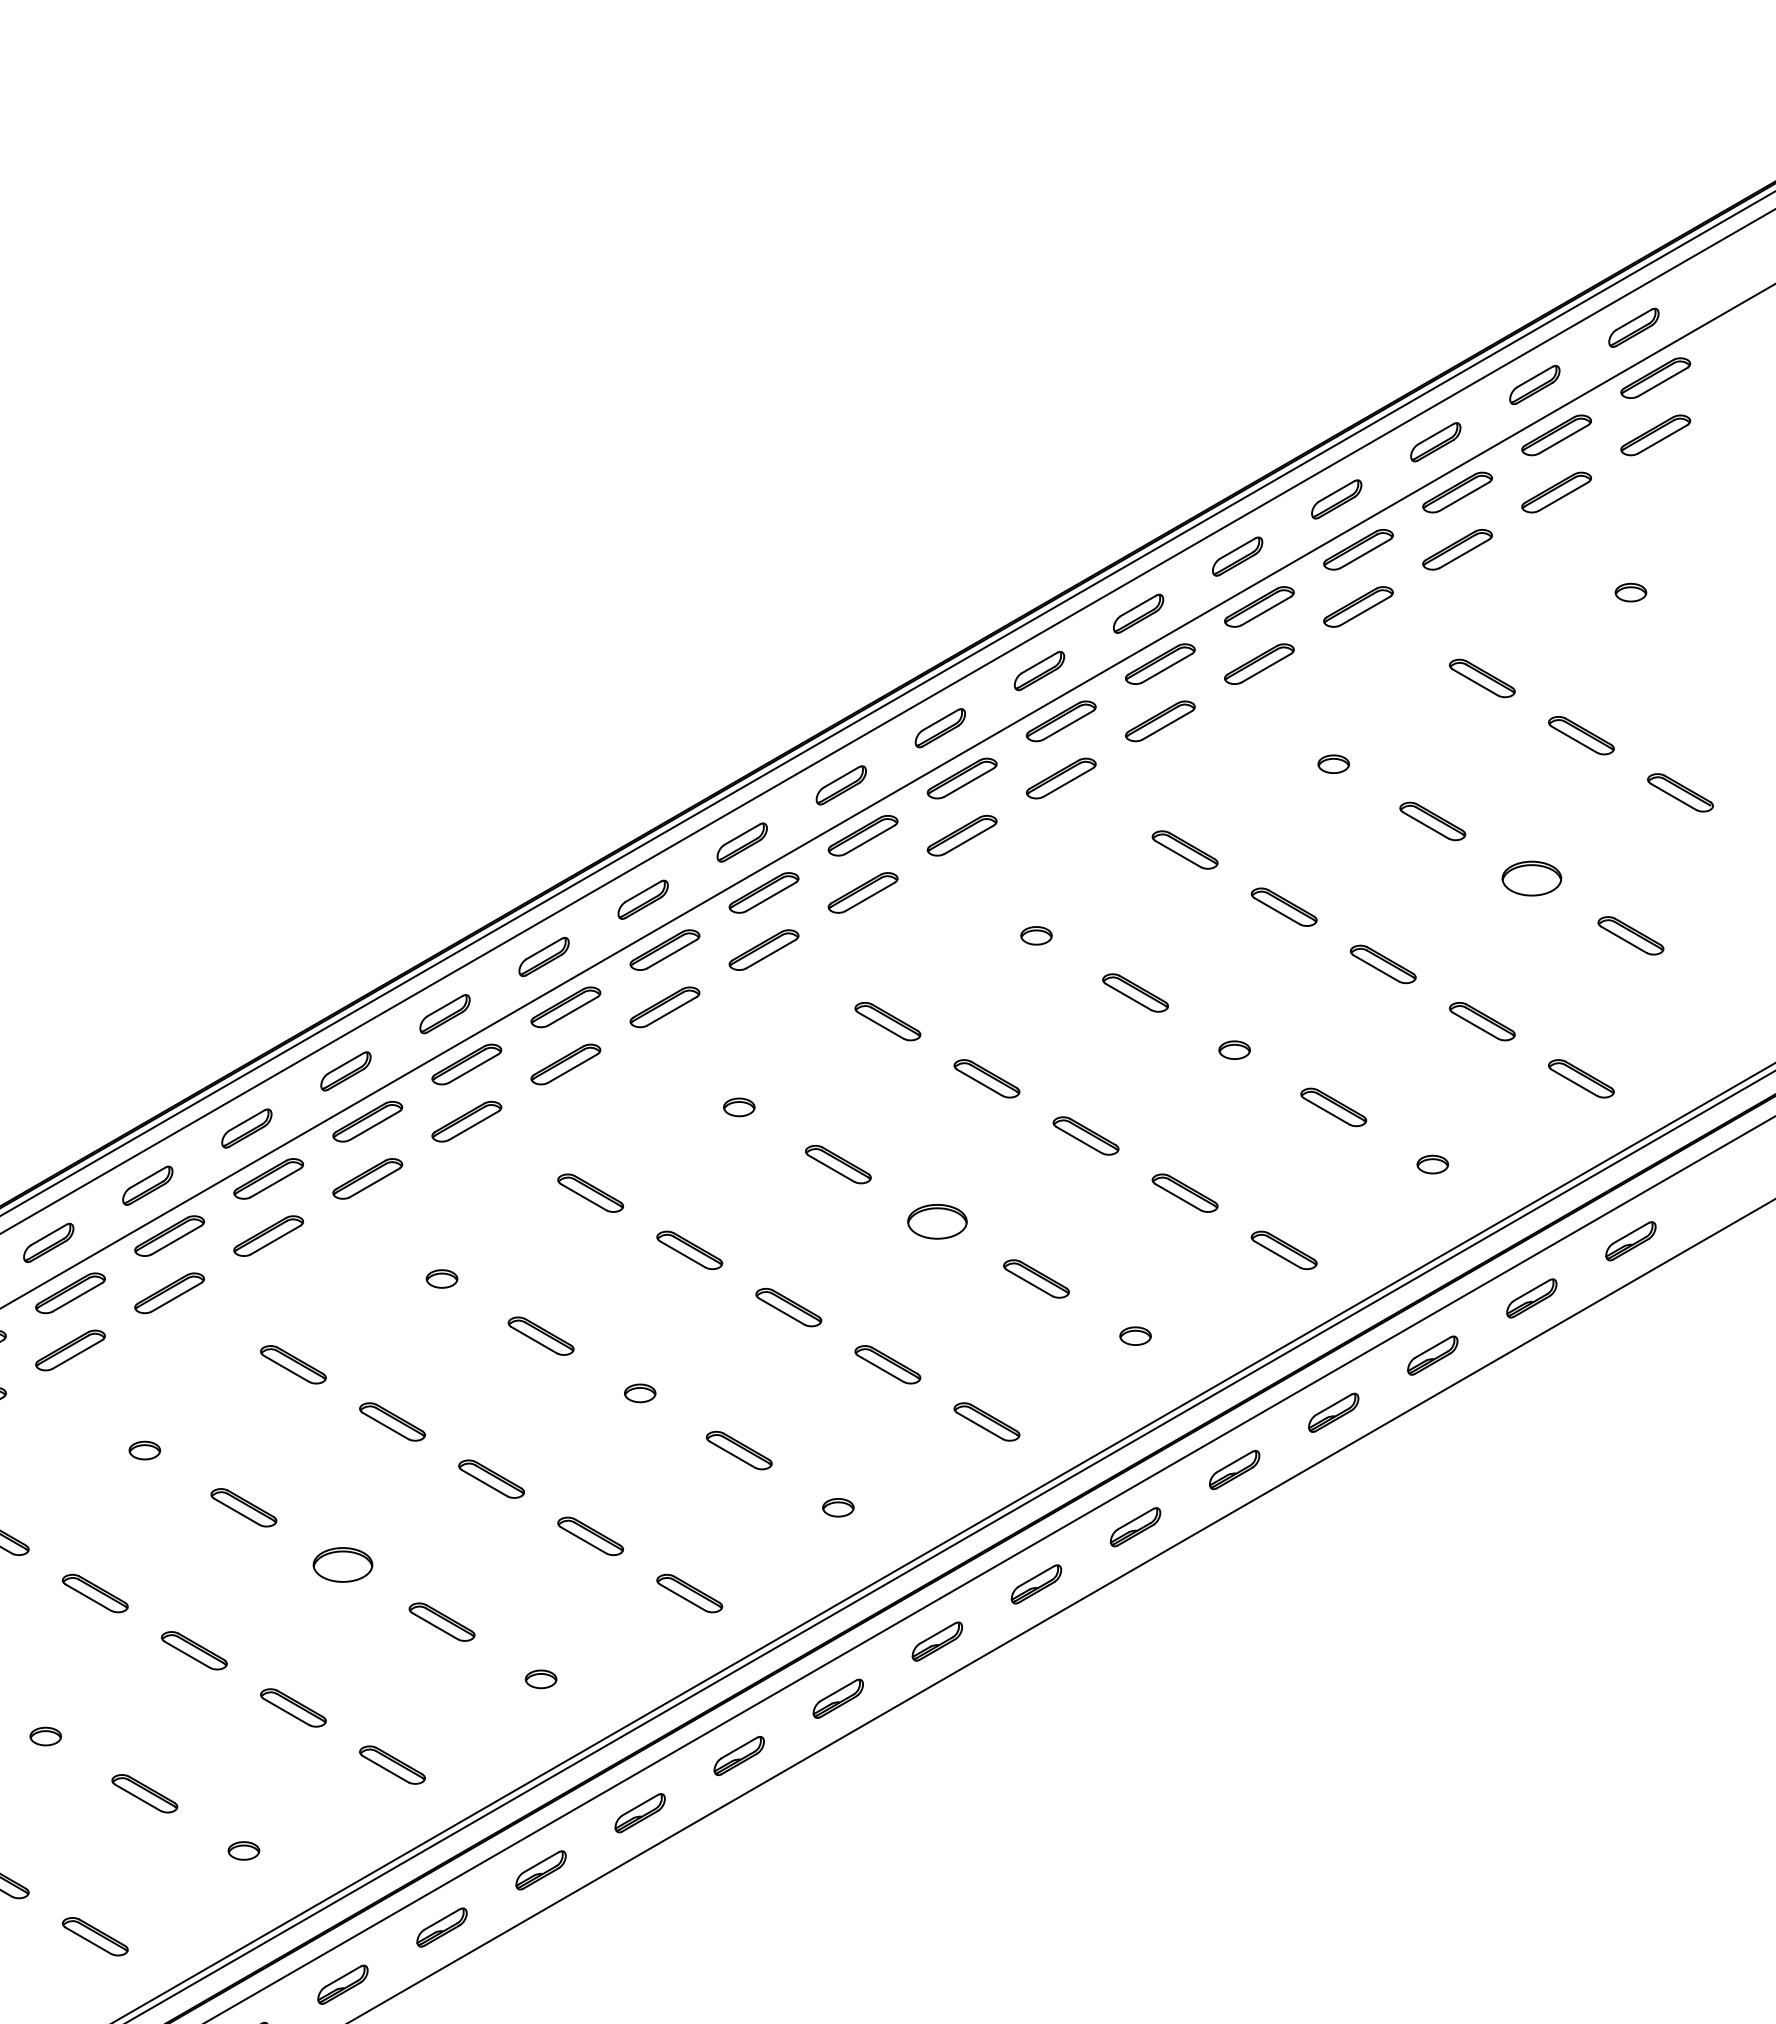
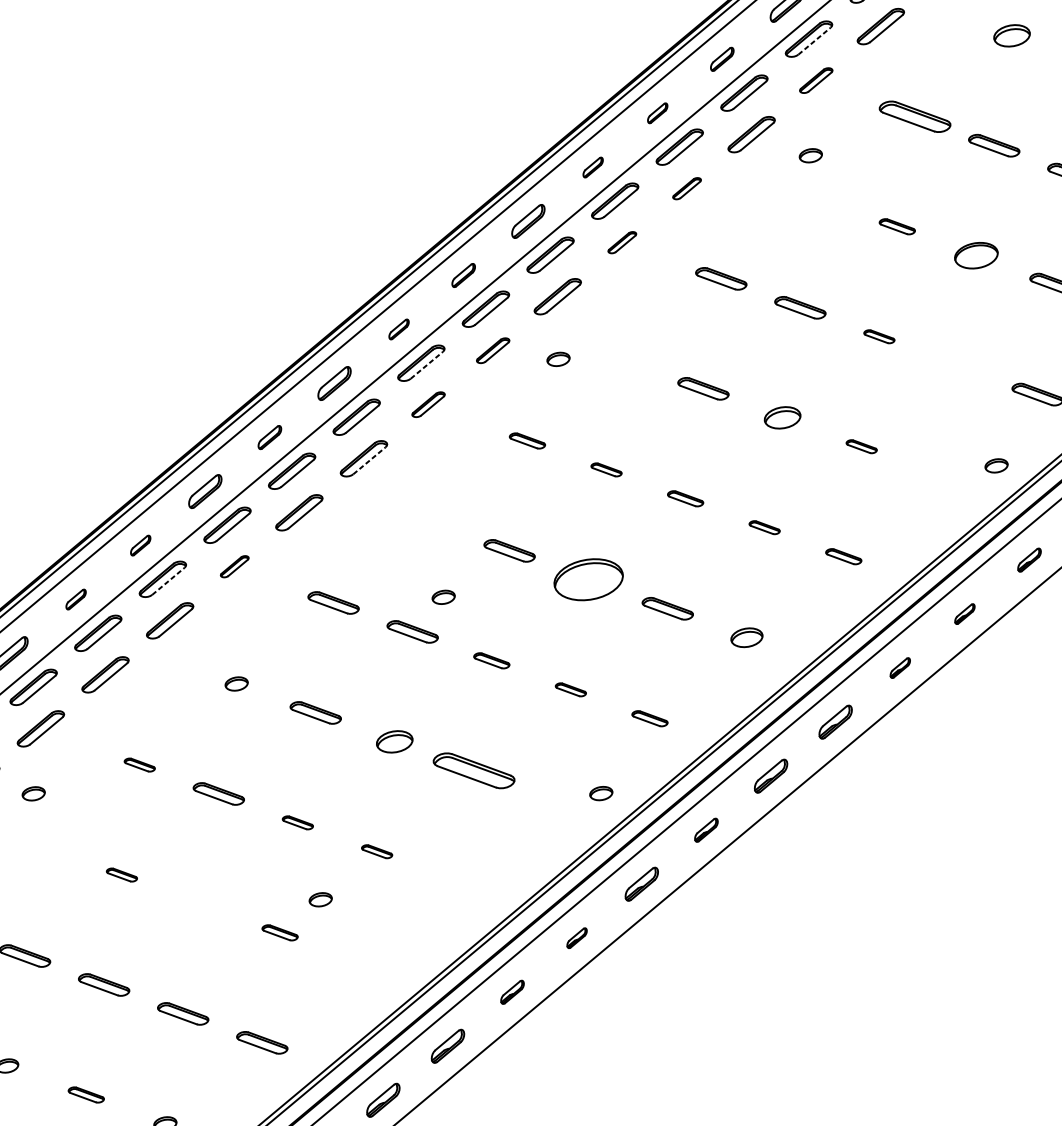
line: (1365, 553) -> (814, 40), solid -> dashed
part: (1237, 556) -> (722, 59), size x0.7
part: (1630, 592) -> (1011, 35), size x1.6
part: (1358, 606) -> (816, 80), size x0.7
part: (1138, 613) -> (657, 113), size x0.6
part: (1039, 671) -> (593, 167), size x0.6
part: (1482, 678) -> (915, 116), size x1.4
part: (1160, 721) -> (687, 188), size x0.6
part: (1333, 763) -> (810, 155), moved
part: (1060, 778) -> (621, 242), size x0.6
part: (840, 785) -> (463, 275), size x0.7
part: (1432, 821) -> (897, 226), size x0.7
part: (741, 842) -> (398, 329), size x0.6
part: (862, 892) -> (492, 350), size x0.7
line: (771, 896) -> (427, 364), solid -> dashed
part: (1036, 935) -> (558, 359), moved
part: (763, 949) -> (428, 404), size x0.7
part: (543, 956) -> (269, 437), size x0.7
part: (1382, 964) -> (878, 336), size x0.6
line: (671, 1011) -> (369, 460), solid -> dashed
part: (887, 1021) -> (527, 440), size x0.7
part: (1482, 1021) -> (958, 365), removed
part: (1234, 1049) -> (782, 417), size x1.6
part: (345, 1071) -> (140, 545), size x0.6
part: (986, 1078) -> (606, 469), size x0.6
part: (739, 1107) -> (443, 597), moved
part: (1333, 1107) -> (861, 446), size x0.6
part: (466, 1121) -> (234, 566), size x0.6
line: (374, 1125) -> (168, 581), solid -> dashed
part: (246, 1128) -> (75, 599), size x0.6
part: (1085, 1135) -> (685, 498), size x0.7
part: (1432, 1164) -> (996, 465), moved
part: (1184, 1192) -> (764, 527), size x0.6
part: (937, 1221) -> (588, 579), size x1.6
part: (1283, 1250) -> (843, 556), size x0.7
part: (1531, 1298) -> (1029, 560), size x0.7
part: (788, 1307) -> (491, 660), size x0.7
part: (1135, 1335) -> (746, 637), size x1.4
part: (1432, 1355) -> (964, 614), size x0.6
part: (293, 1364) -> (139, 764), size x0.6
part: (887, 1364) -> (570, 689), size x0.6
part: (640, 1393) -> (395, 741), size x1.6
part: (1333, 1412) -> (900, 667), size x0.6
part: (986, 1421) -> (649, 718), size x0.7
part: (144, 1450) -> (33, 793), moved
part: (738, 1450) -> (473, 770), size x1.6
part: (491, 1478) -> (297, 822), size x0.6
part: (243, 1507) -> (121, 874), size x0.6
part: (838, 1507) -> (601, 793), moved
part: (590, 1535) -> (376, 851), size x0.6
part: (342, 1564) -> (200, 903), removed
part: (1036, 1584) -> (706, 830), size x0.7
part: (689, 1593) -> (455, 880), removed
part: (441, 1621) -> (279, 932), size x0.7
part: (540, 1679) -> (320, 899), moved
part: (837, 1698) -> (576, 938), size x0.6
part: (738, 1755) -> (511, 992), size x0.7
part: (144, 1793) -> (85, 1094), size x0.7

